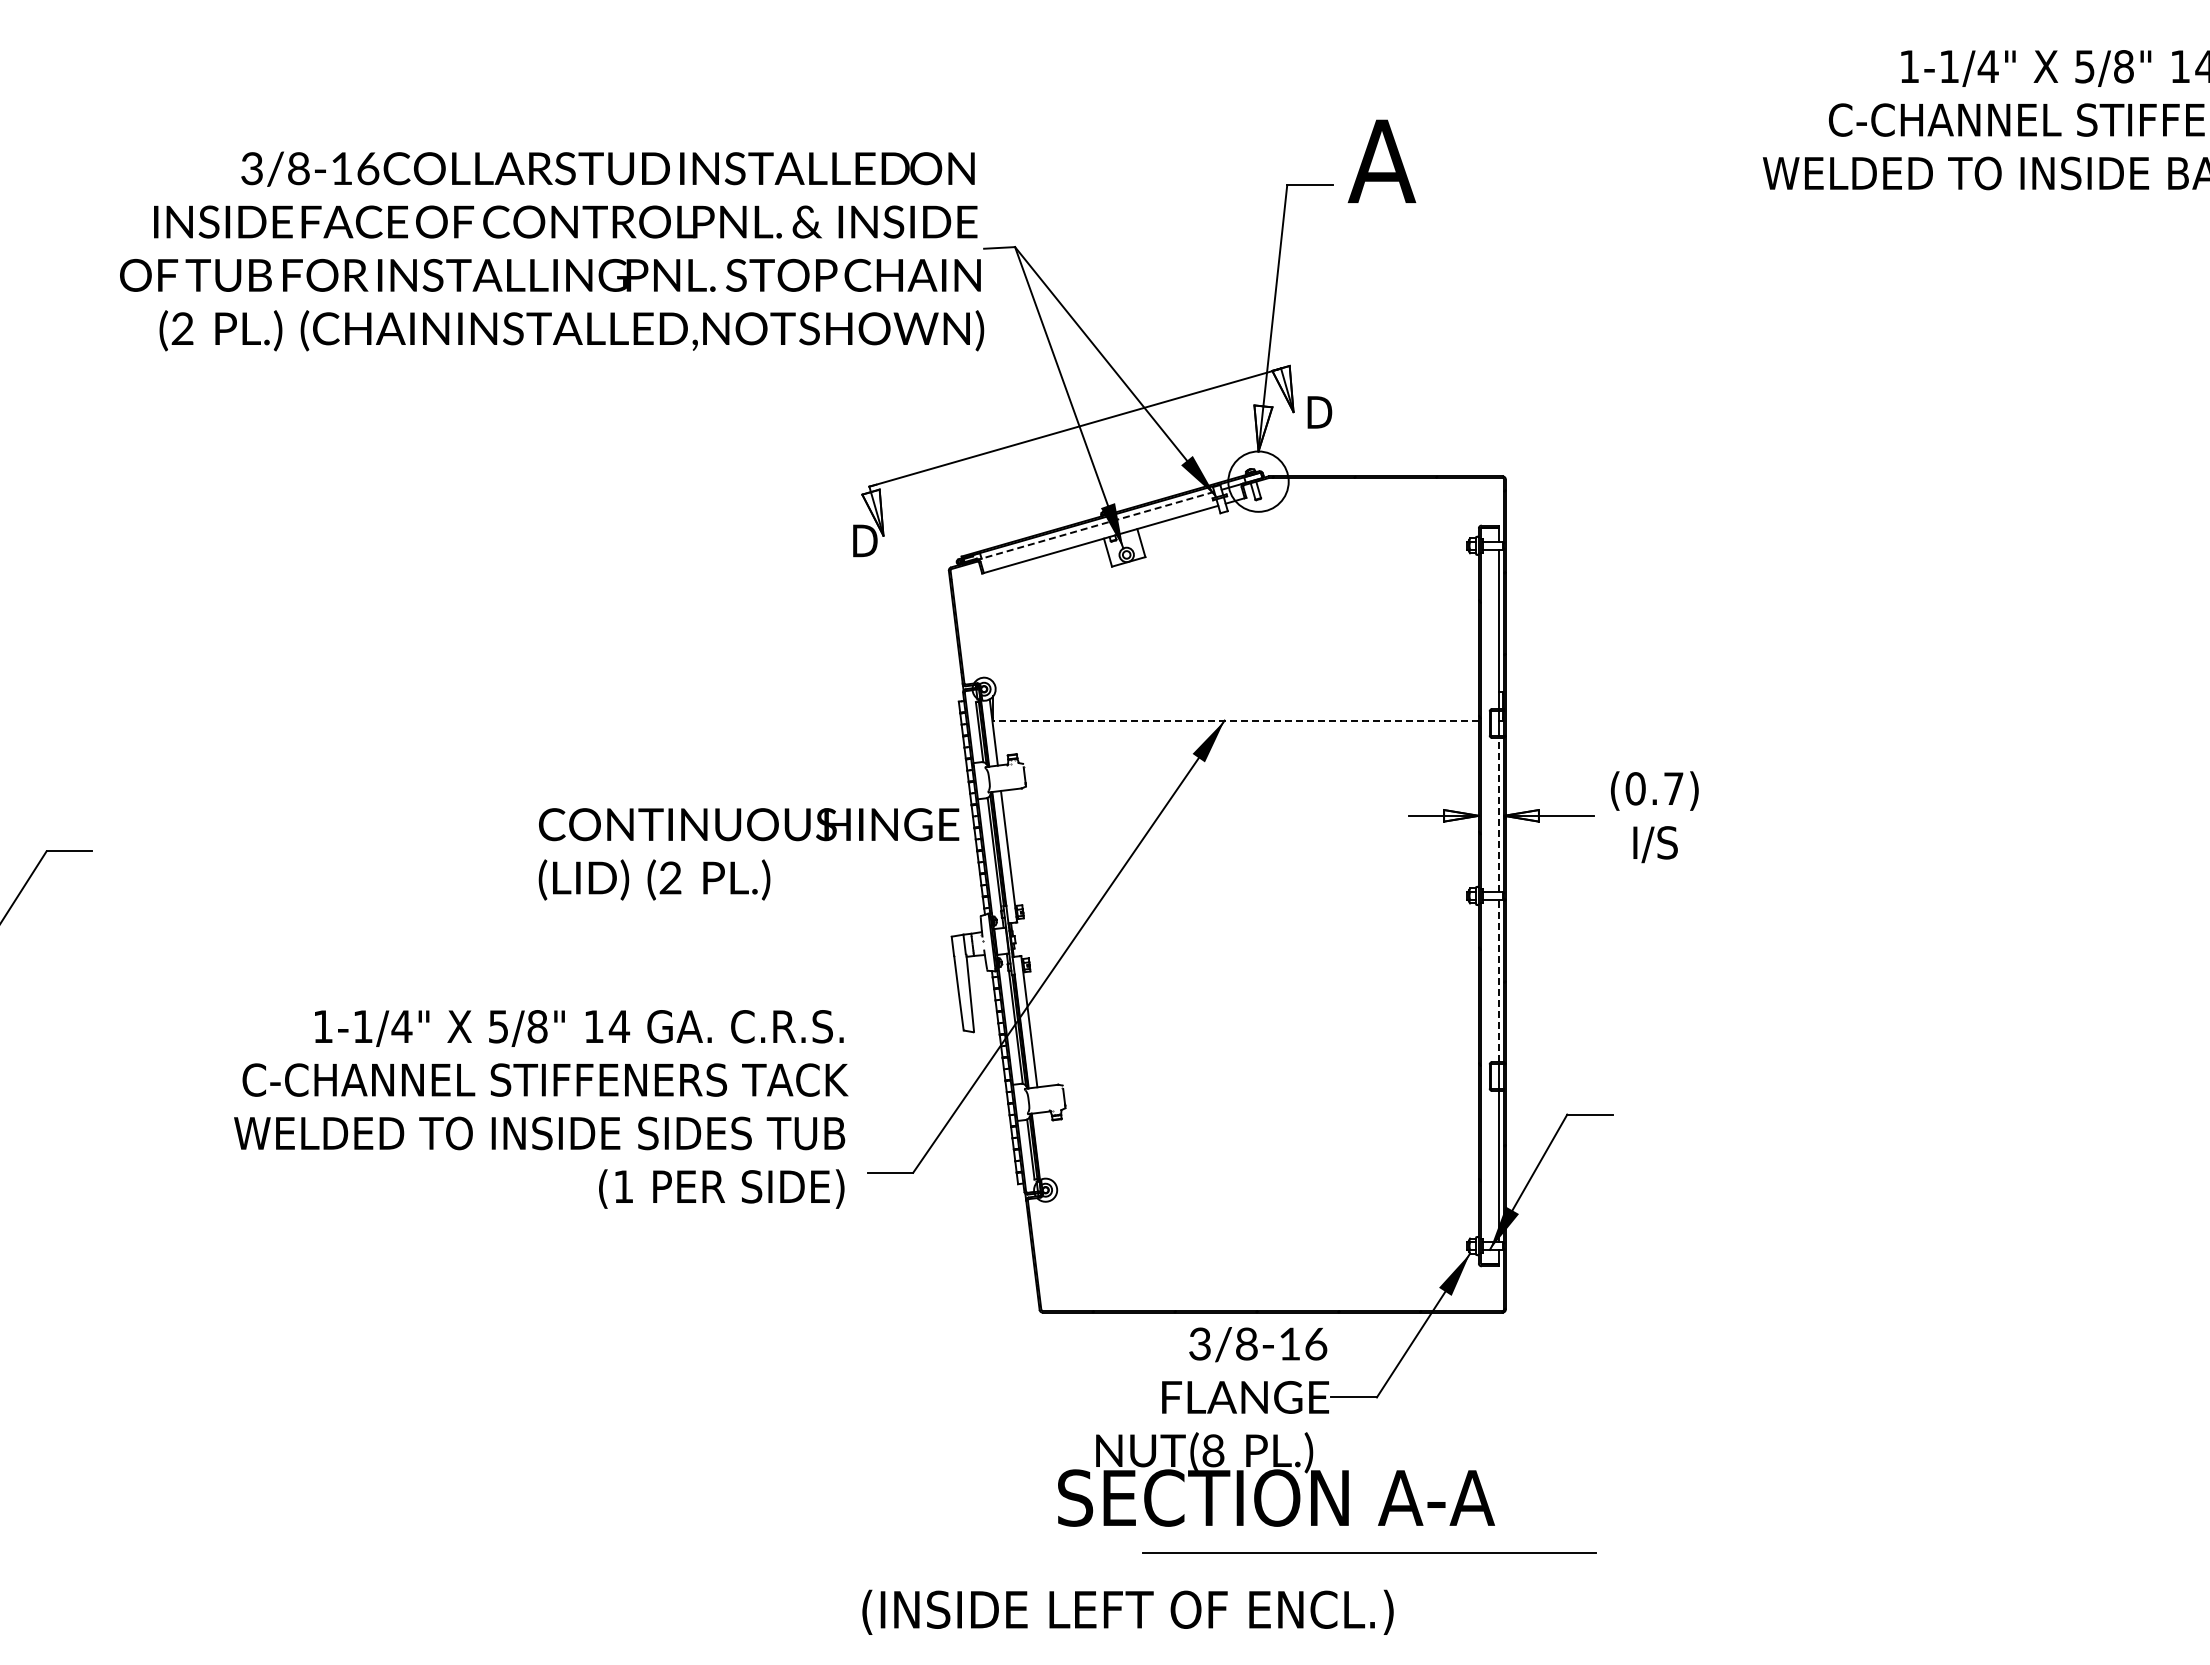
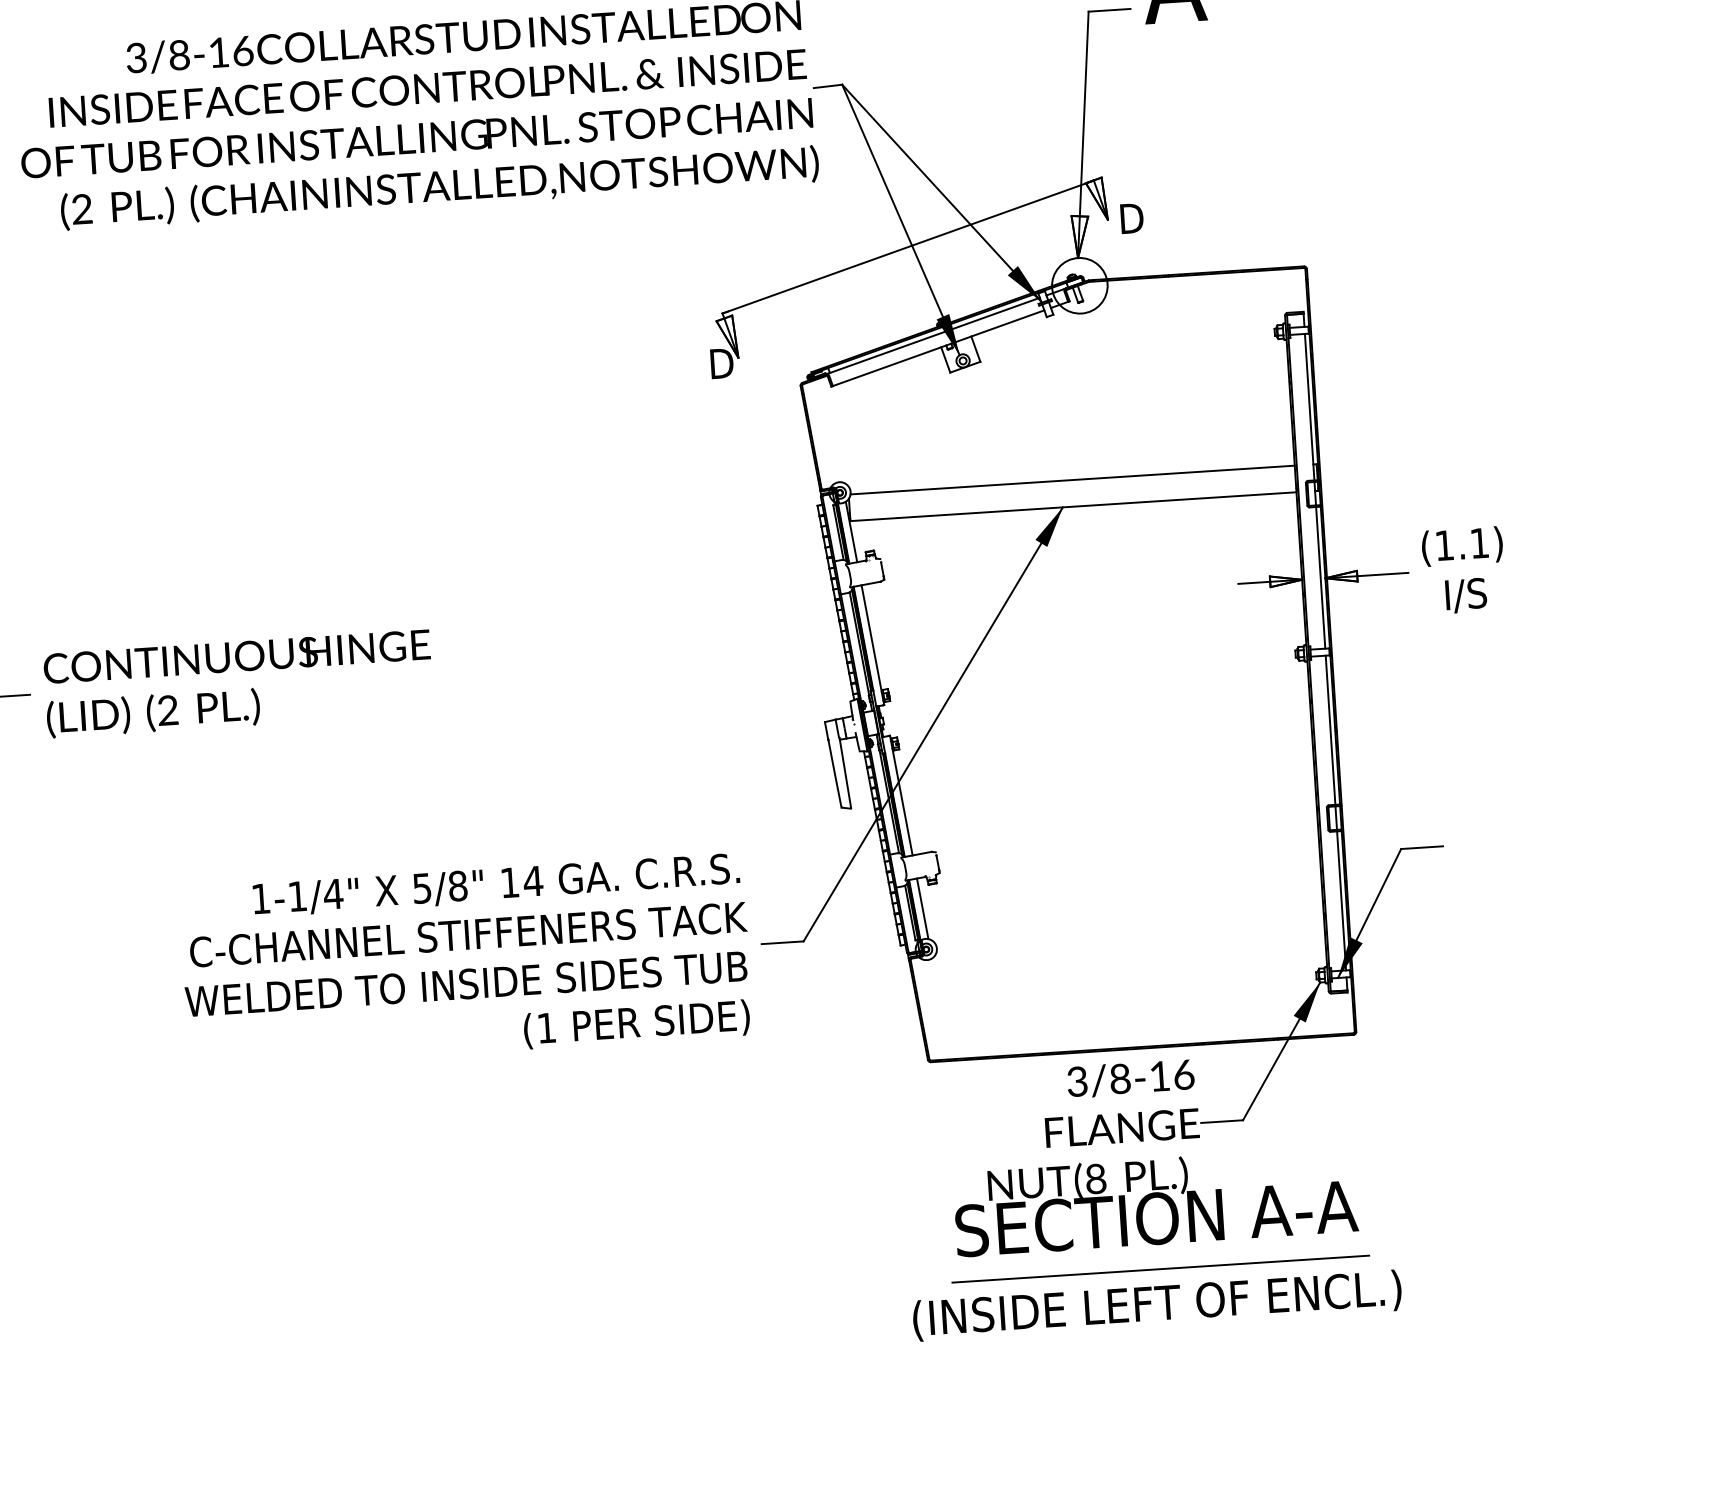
line: (1097, 525) -> (934, 335), dashed -> solid
line: (1236, 691) -> (1072, 479), added
line: (1236, 720) -> (1073, 506), dashed -> solid
text: (1654, 788) -> (1461, 544), (0.7) -> (1.1)
line: (1499, 814) -> (1321, 577), dashed -> solid
text: (748, 854) -> (238, 684), moved
line: (1499, 980) -> (1330, 729), dashed -> solid
text: (541, 1109) -> (466, 961), moved
line: (1044, 1145) -> (922, 908), added
line: (1369, 1552) -> (1160, 1268), moved
text: (1127, 1611) -> (1156, 1304), moved

